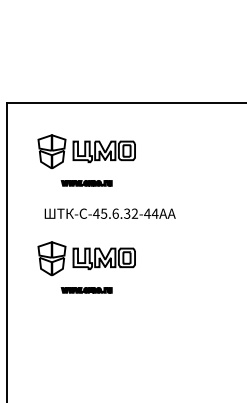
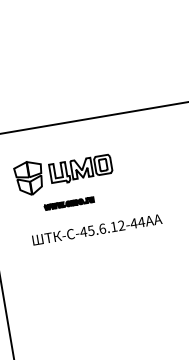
text: (127, 213) -> (114, 226), -45.6.32-44 -> -45.6.12-44
part: (86, 267) -> (82, 286), removed

